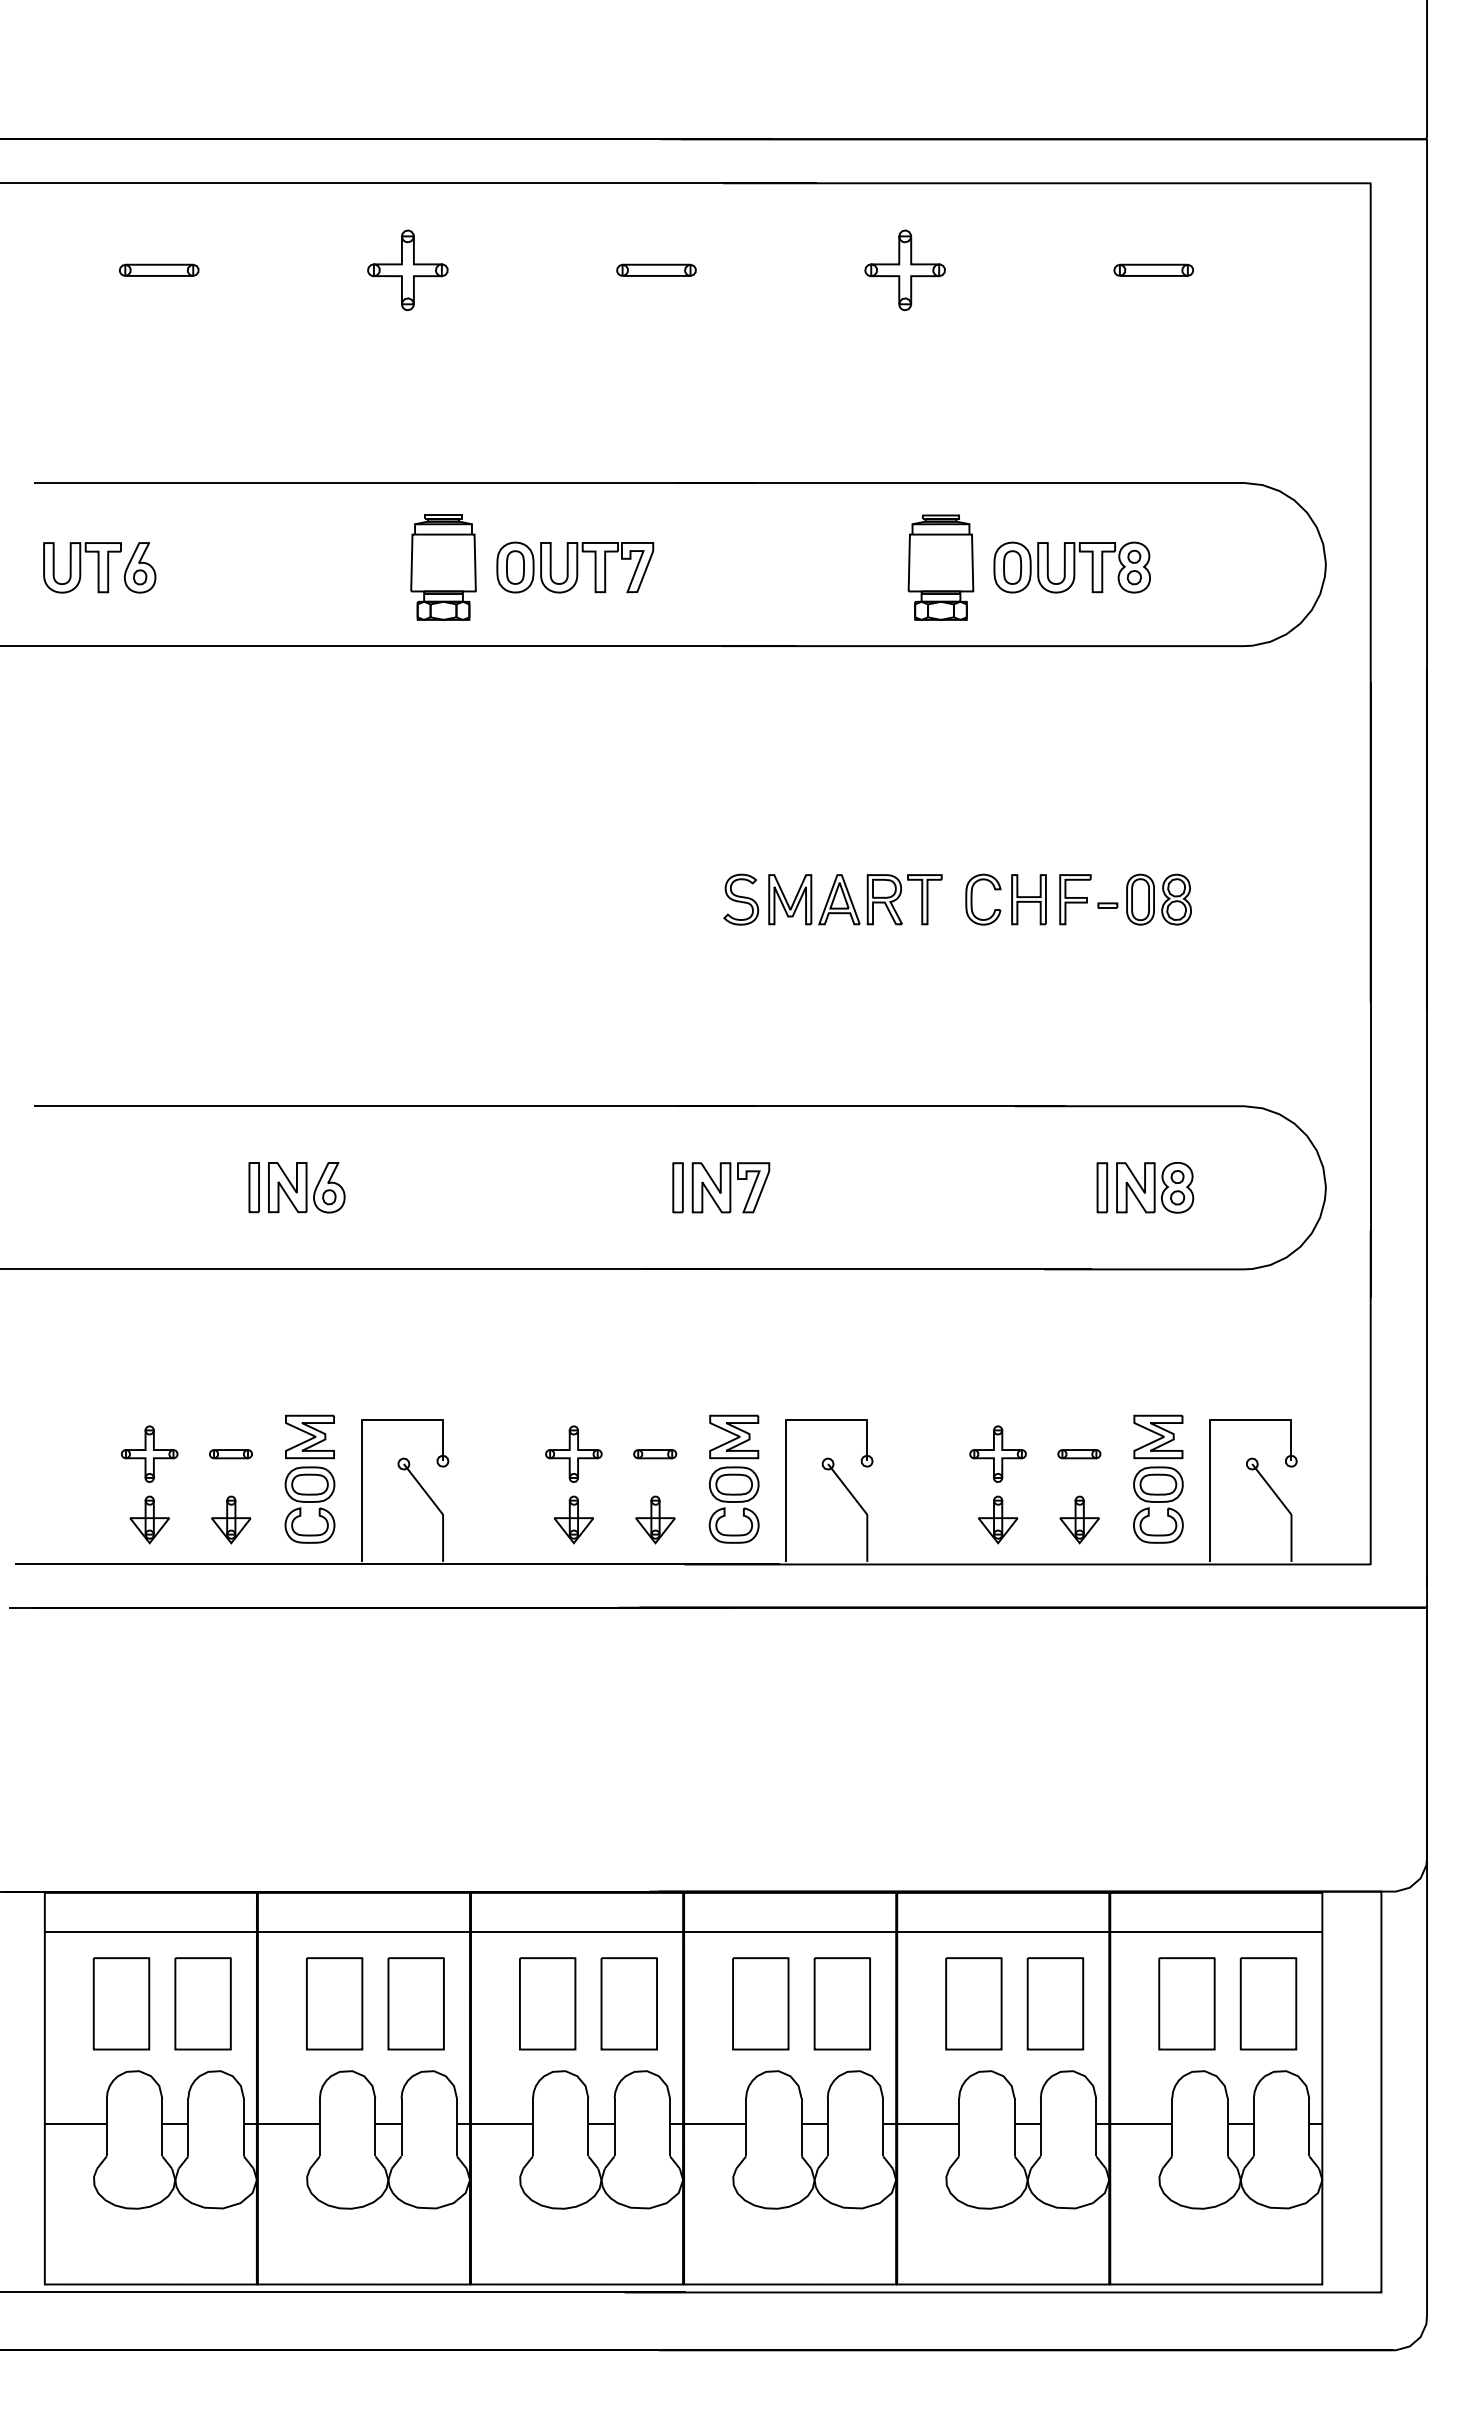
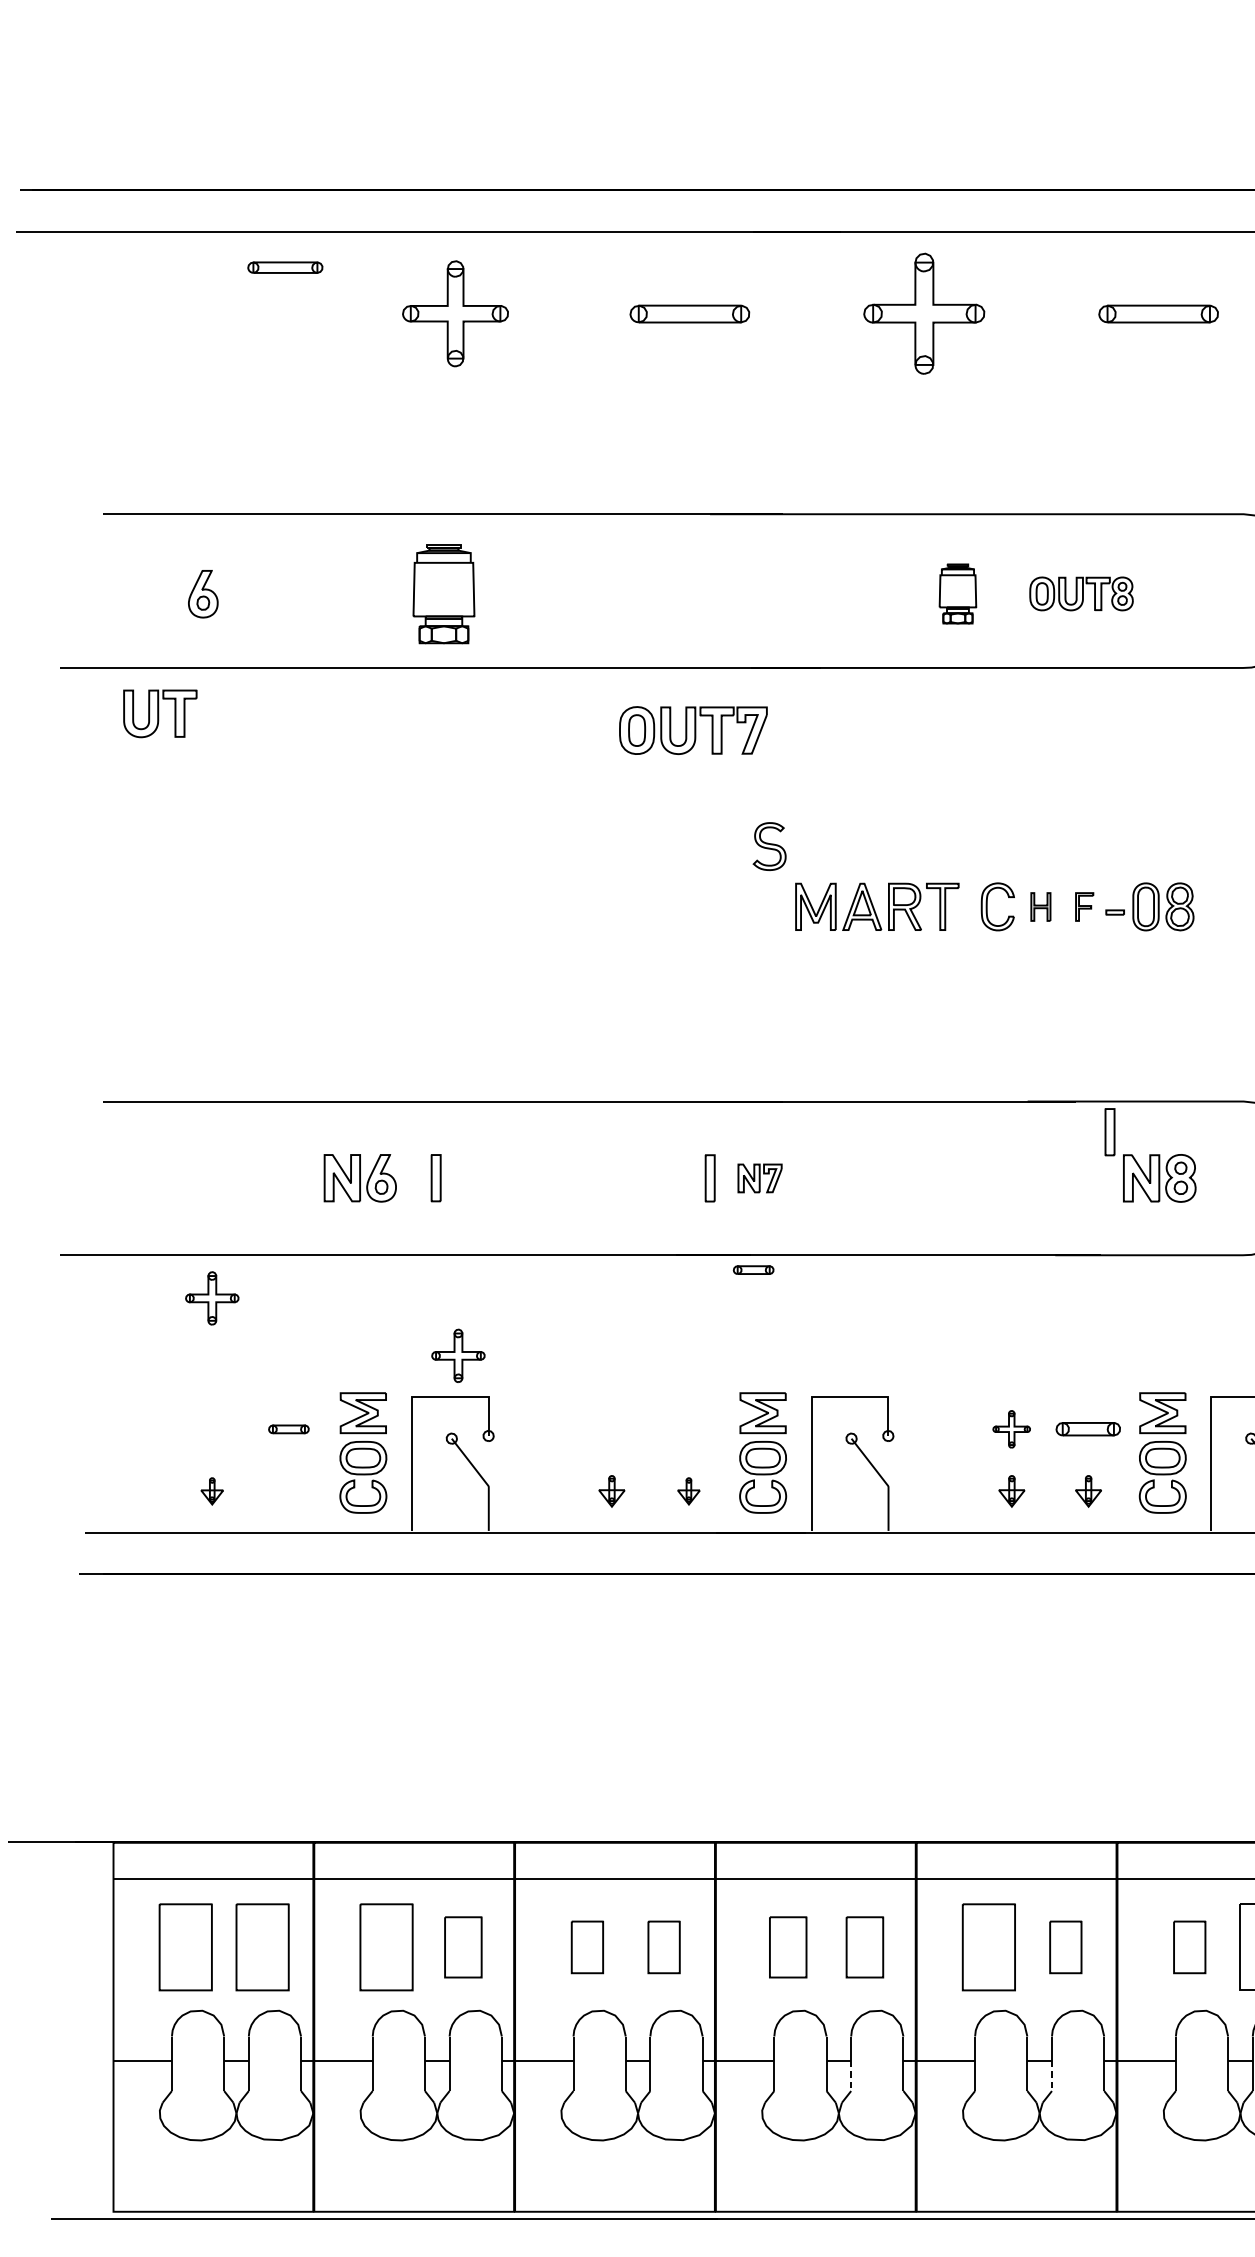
part: (158, 269) -> (284, 266), moved
part: (656, 269) -> (689, 313), size x1.6
part: (1153, 269) -> (1158, 313), size x1.6
part: (407, 270) -> (455, 314), size x1.4
part: (904, 270) -> (923, 314), size x1.6
part: (82, 567) -> (160, 713), moved
part: (443, 567) -> (443, 593), moved
part: (575, 567) -> (693, 730), moved
part: (940, 567) -> (957, 593), size x0.6
part: (1071, 567) -> (1080, 593), size x0.7
part: (741, 899) -> (769, 846), moved
part: (1028, 899) -> (1040, 906), size x0.6
part: (1075, 899) -> (1084, 906), size x0.6
part: (253, 1187) -> (435, 1178), moved
part: (730, 1187) -> (759, 1178), size x0.6
part: (1102, 1187) -> (1110, 1131), moved
part: (149, 1453) -> (212, 1297), moved
part: (573, 1453) -> (458, 1355), moved
part: (997, 1453) -> (1011, 1428), size x0.7
part: (655, 1454) -> (753, 1270), moved
part: (1079, 1454) -> (1088, 1429), size x1.6
part: (149, 1519) -> (212, 1490), size x0.6
part: (231, 1519) -> (289, 1490), removed
part: (573, 1519) -> (611, 1490), size x0.7
part: (655, 1519) -> (688, 1490), size x0.6
part: (998, 1519) -> (1012, 1490), size x0.7
part: (1079, 1519) -> (1088, 1490), size x0.7
part: (415, 2003) -> (462, 1947), size x0.7
part: (547, 2003) -> (587, 1947), size x0.6
part: (628, 2003) -> (663, 1947), size x0.6
part: (760, 2003) -> (787, 1947), size x0.7
part: (841, 2003) -> (864, 1947), size x0.7
part: (1055, 2003) -> (1065, 1947), size x0.6
part: (1186, 2003) -> (1189, 1947), size x0.6
line: (827, 2140) -> (851, 2076), solid -> dashed
line: (1040, 2140) -> (1051, 2076), solid -> dashed

